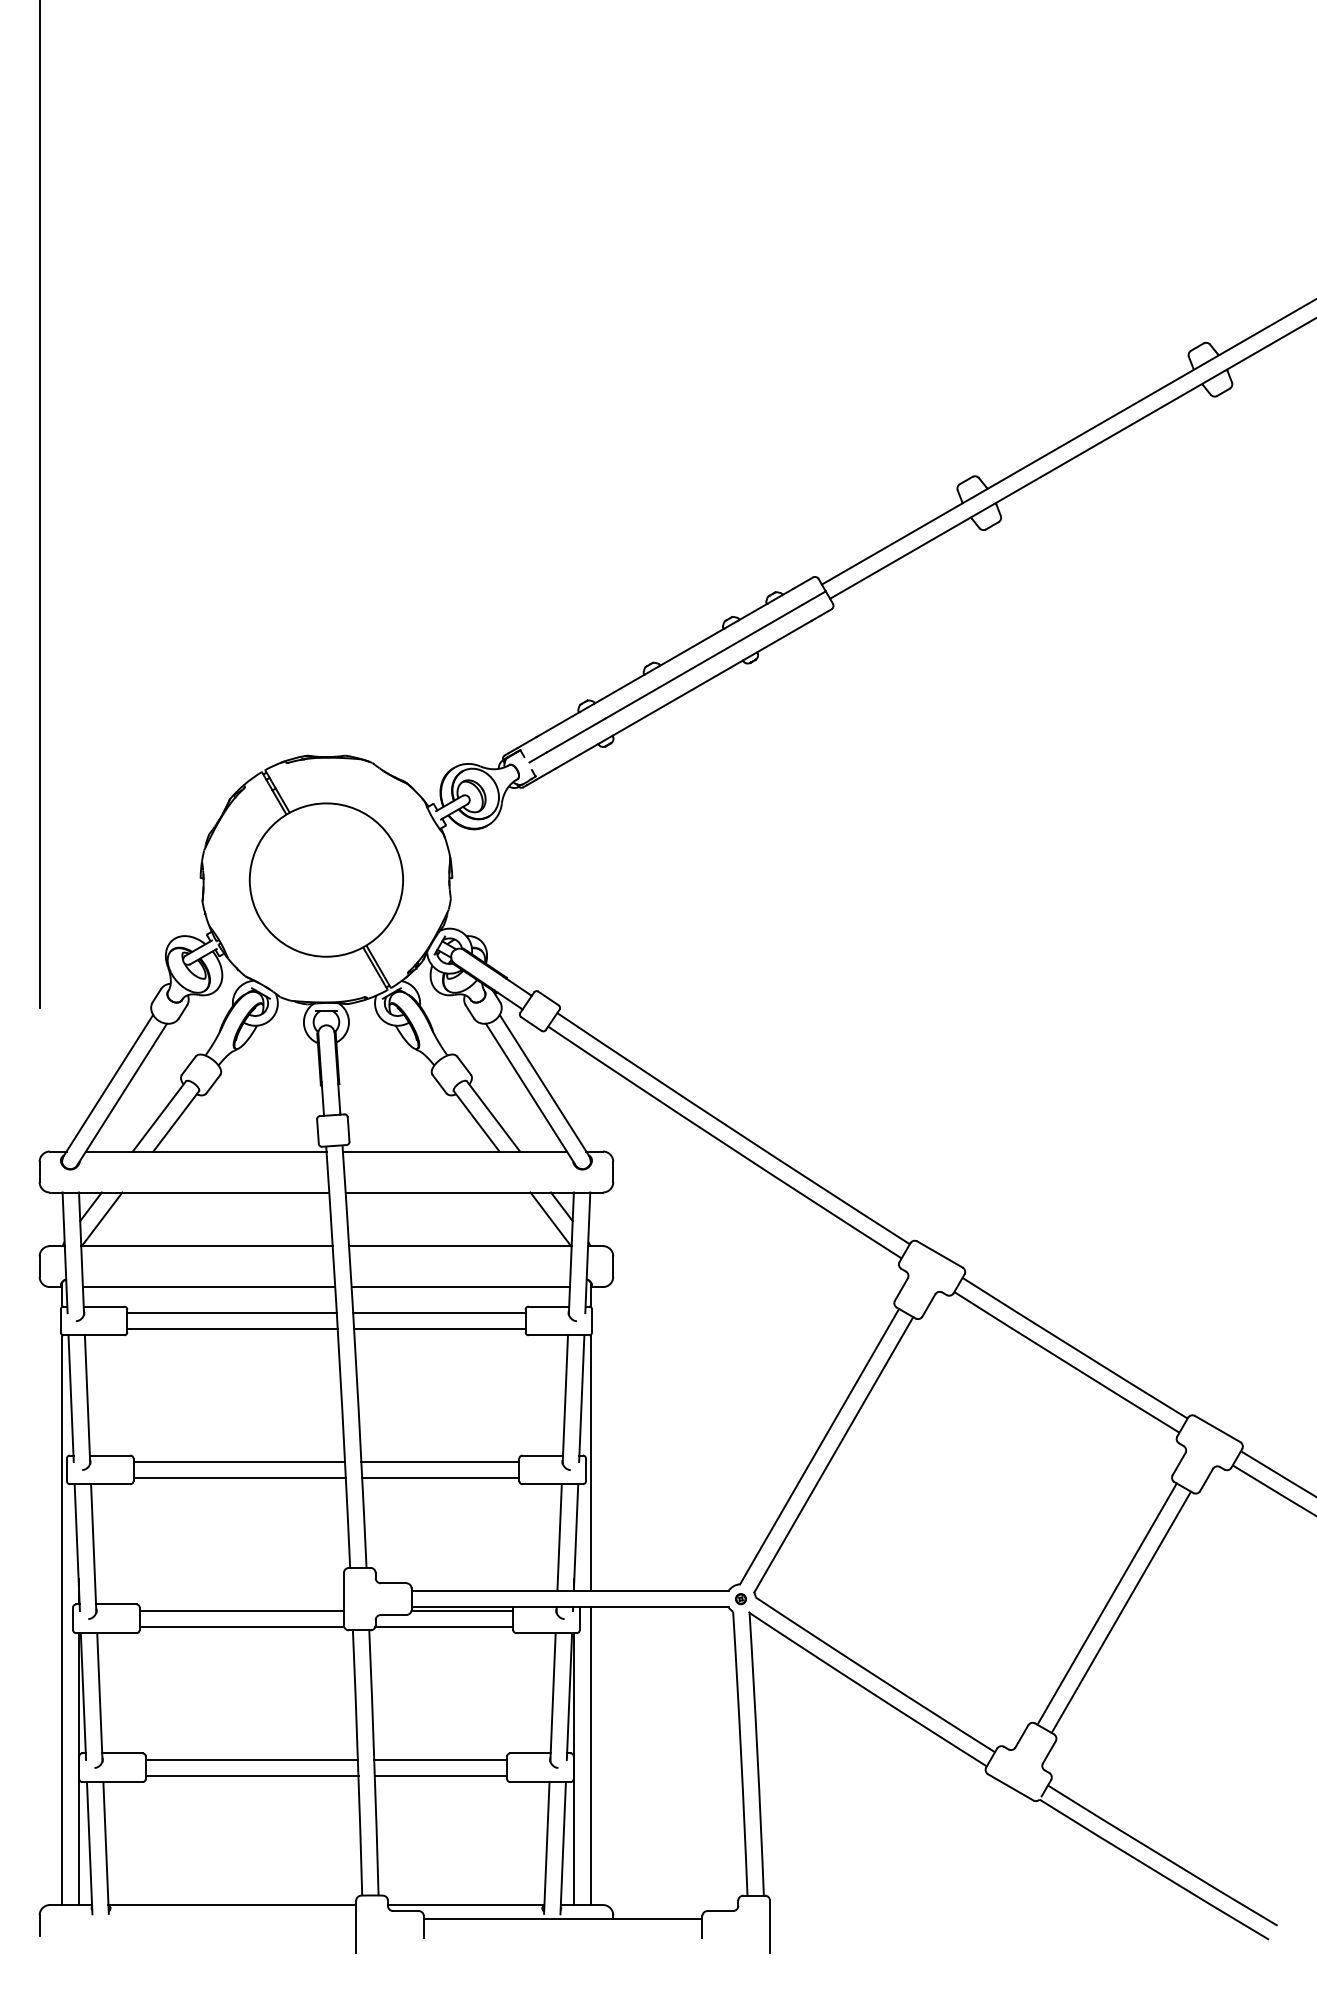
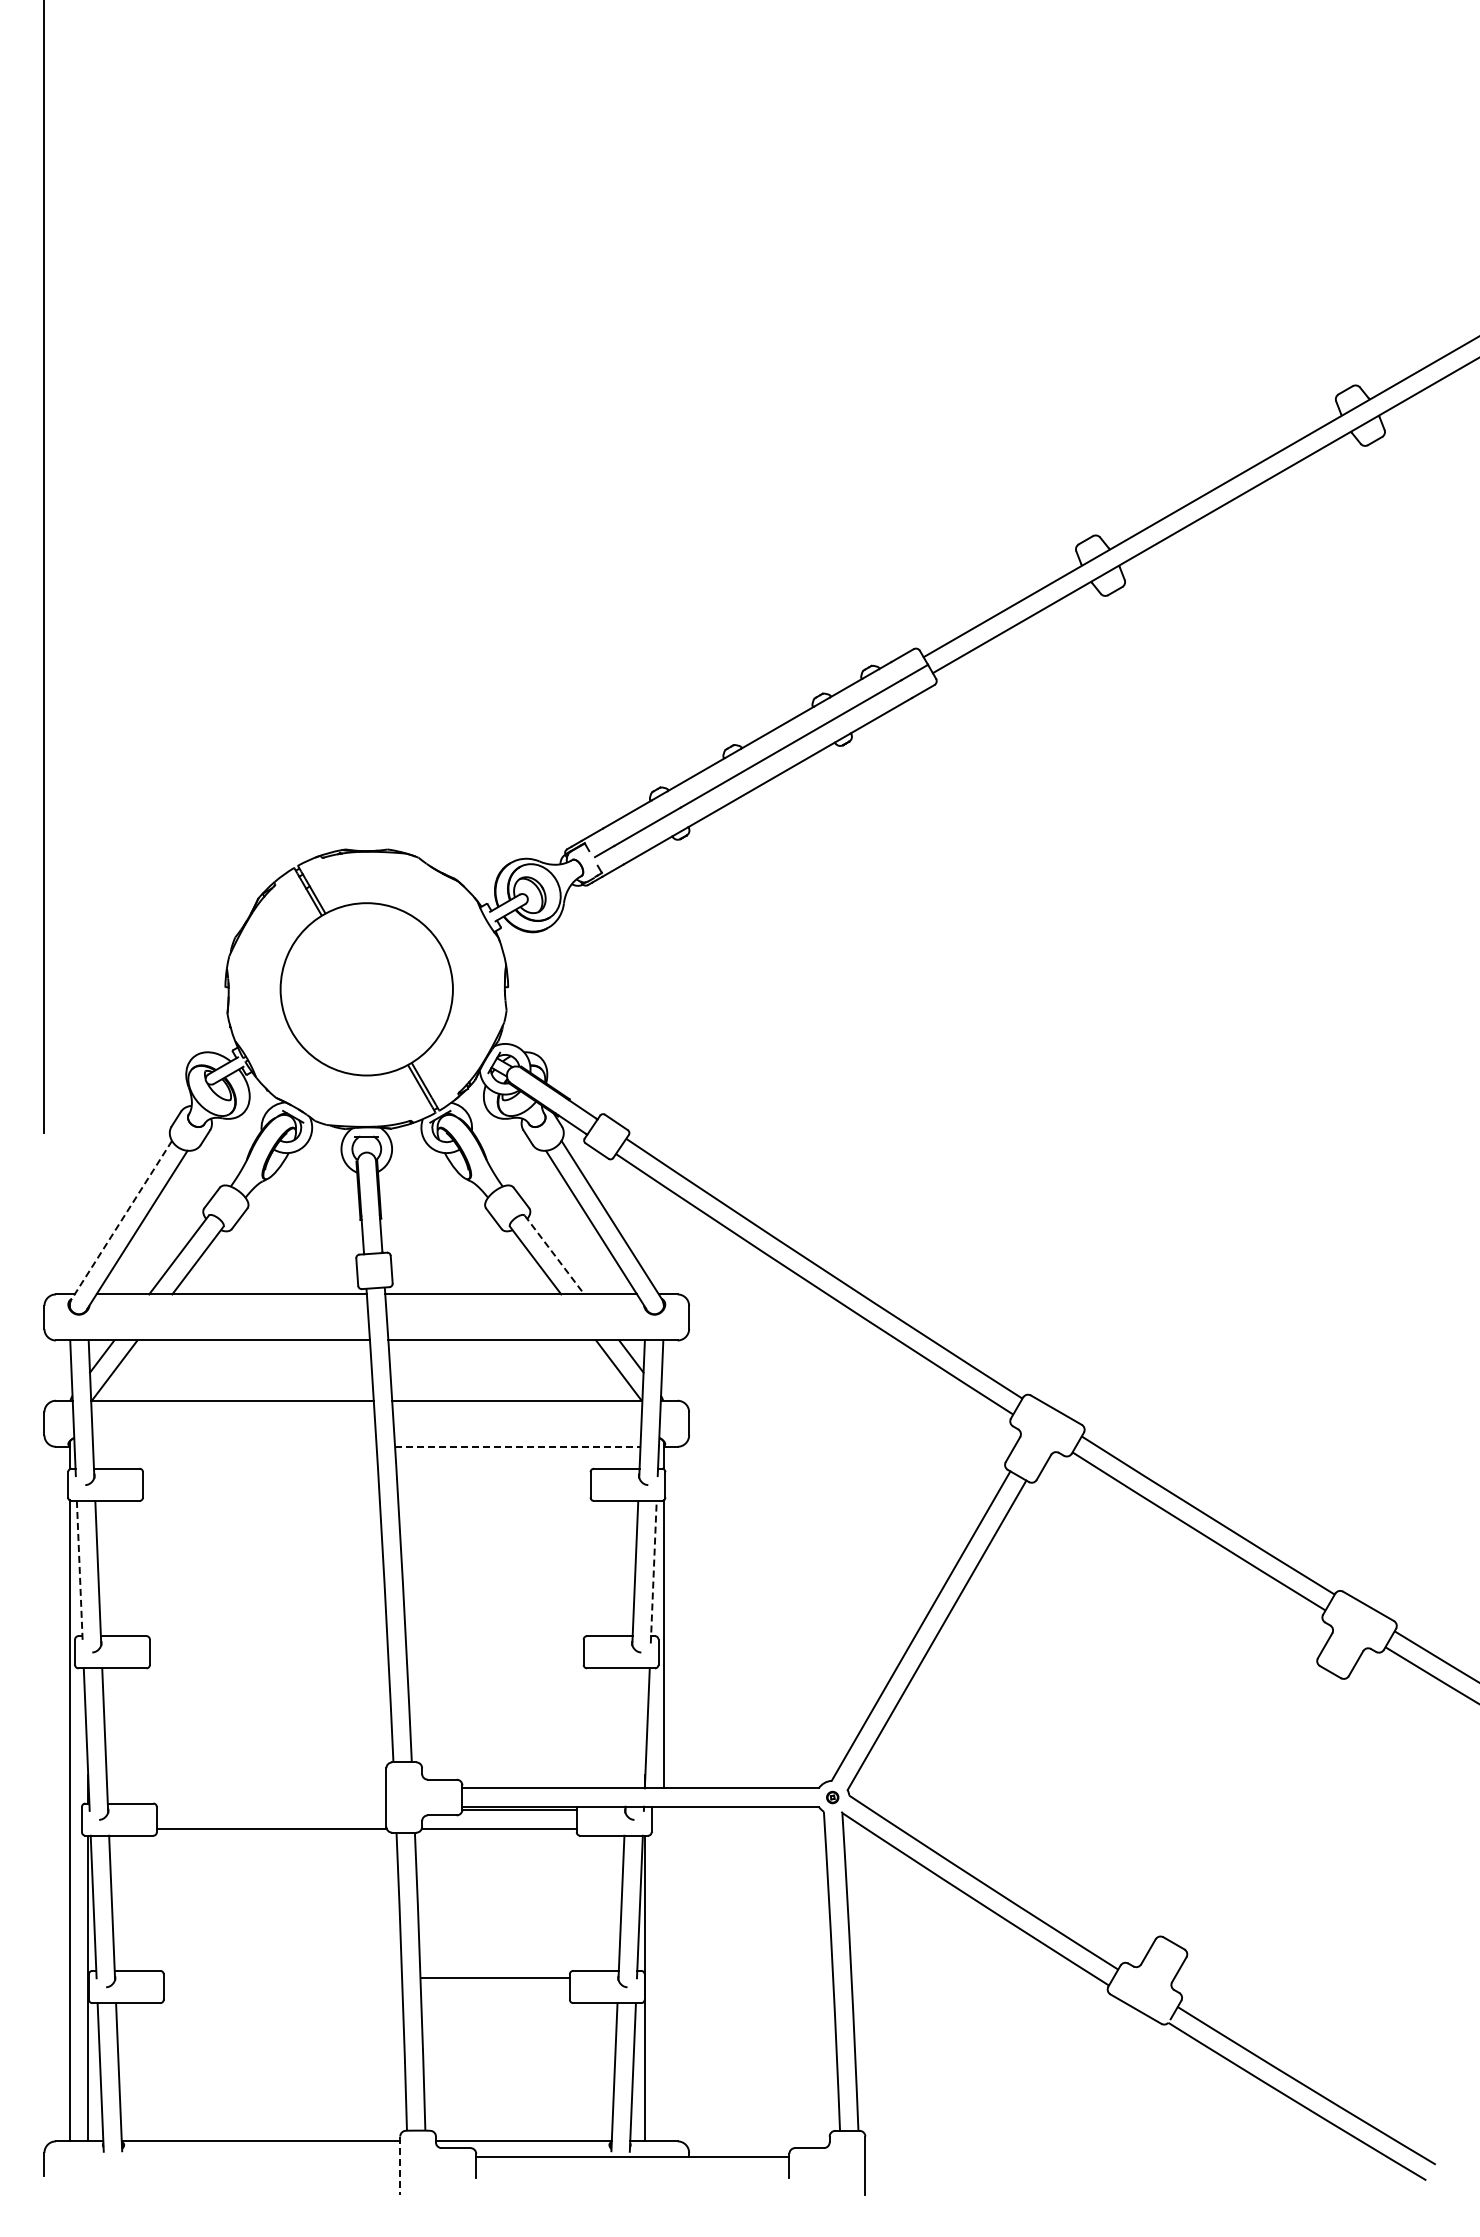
line: (108, 1084) -> (121, 1219), solid -> dashed
line: (493, 1116) -> (554, 1255), solid -> dashed
line: (208, 1286) -> (234, 1446), removed
line: (460, 1286) -> (517, 1446), solid -> dashed
line: (231, 1312) -> (260, 1475), removed
line: (439, 1312) -> (493, 1475), removed
line: (232, 1329) -> (261, 1494), removed
line: (439, 1329) -> (493, 1494), removed
line: (70, 1398) -> (79, 1572), solid -> dashed
line: (581, 1398) -> (653, 1571), solid -> dashed
line: (239, 1462) -> (268, 1643), removed
line: (440, 1462) -> (494, 1643), removed
line: (239, 1478) -> (268, 1661), removed
line: (440, 1478) -> (495, 1661), removed
line: (559, 1537) -> (628, 1728), removed
line: (1106, 1603) -> (1243, 1802), removed
line: (241, 1610) -> (271, 1810), removed
line: (1120, 1611) -> (1259, 1811), removed
line: (590, 1755) -> (663, 1973), removed
line: (251, 1759) -> (282, 1977), removed
line: (251, 1776) -> (282, 1996), removed
line: (440, 1776) -> (495, 1996), removed
line: (356, 1927) -> (400, 2166), solid -> dashed

